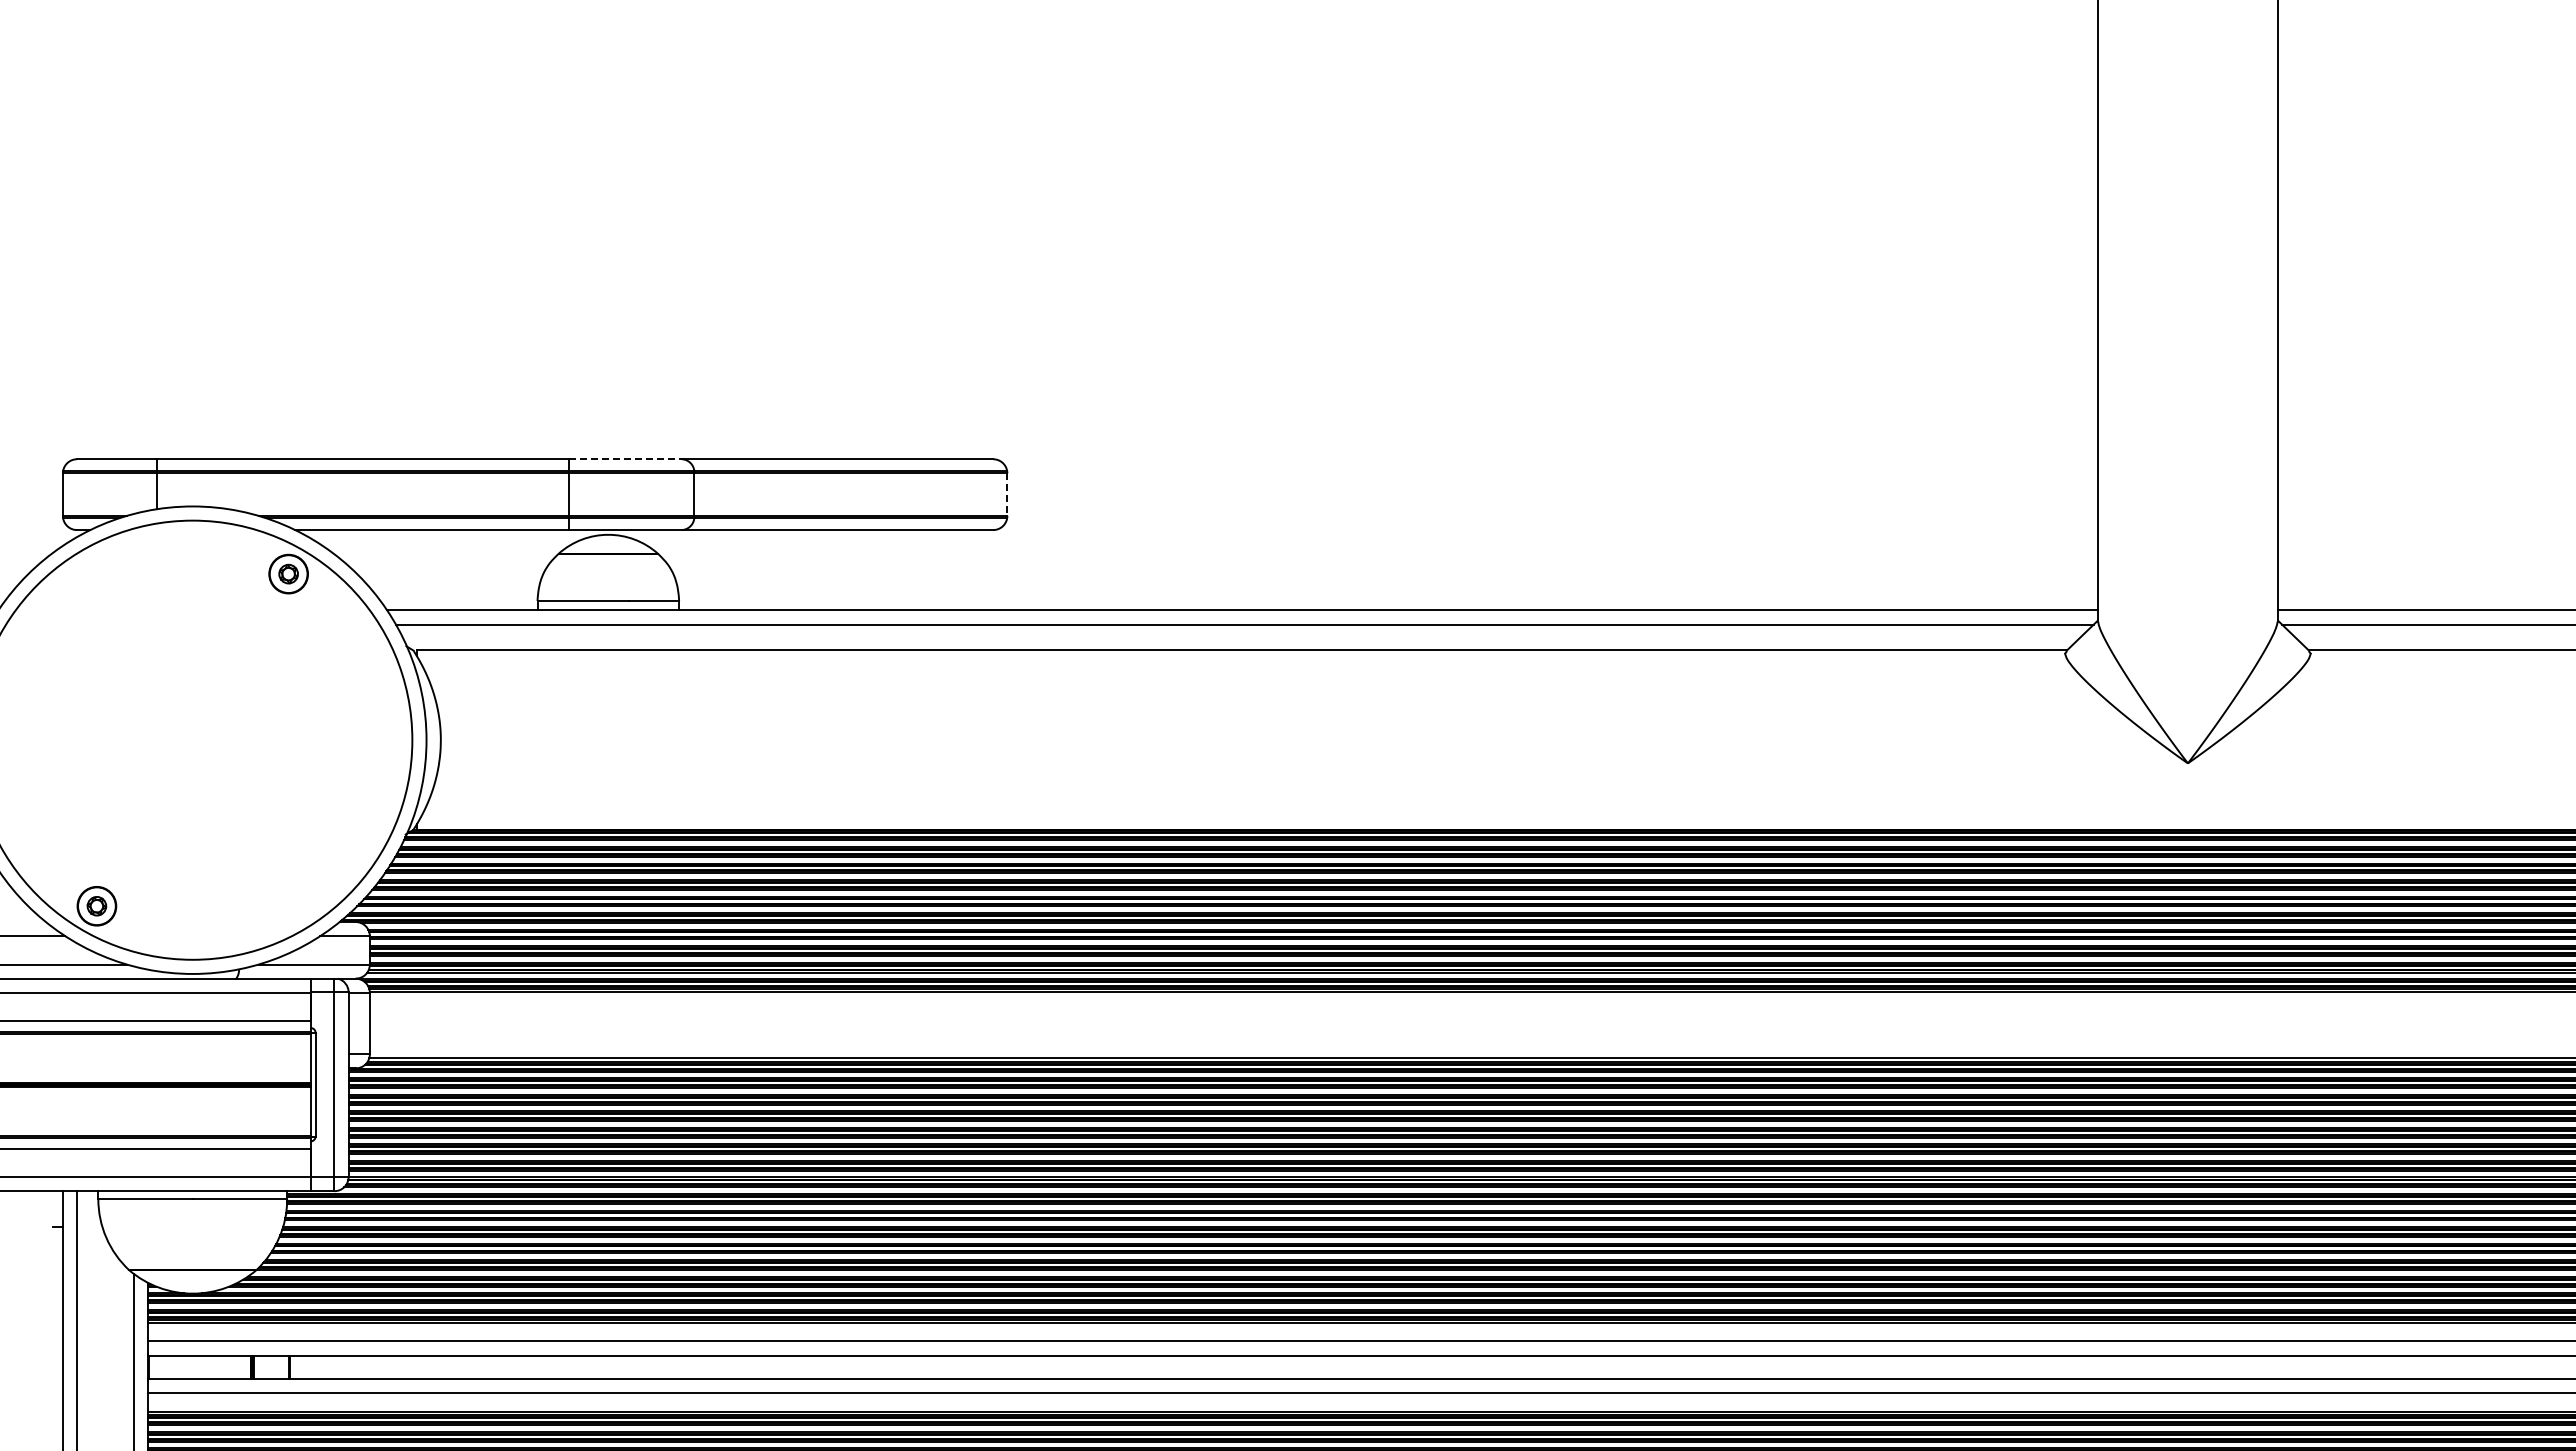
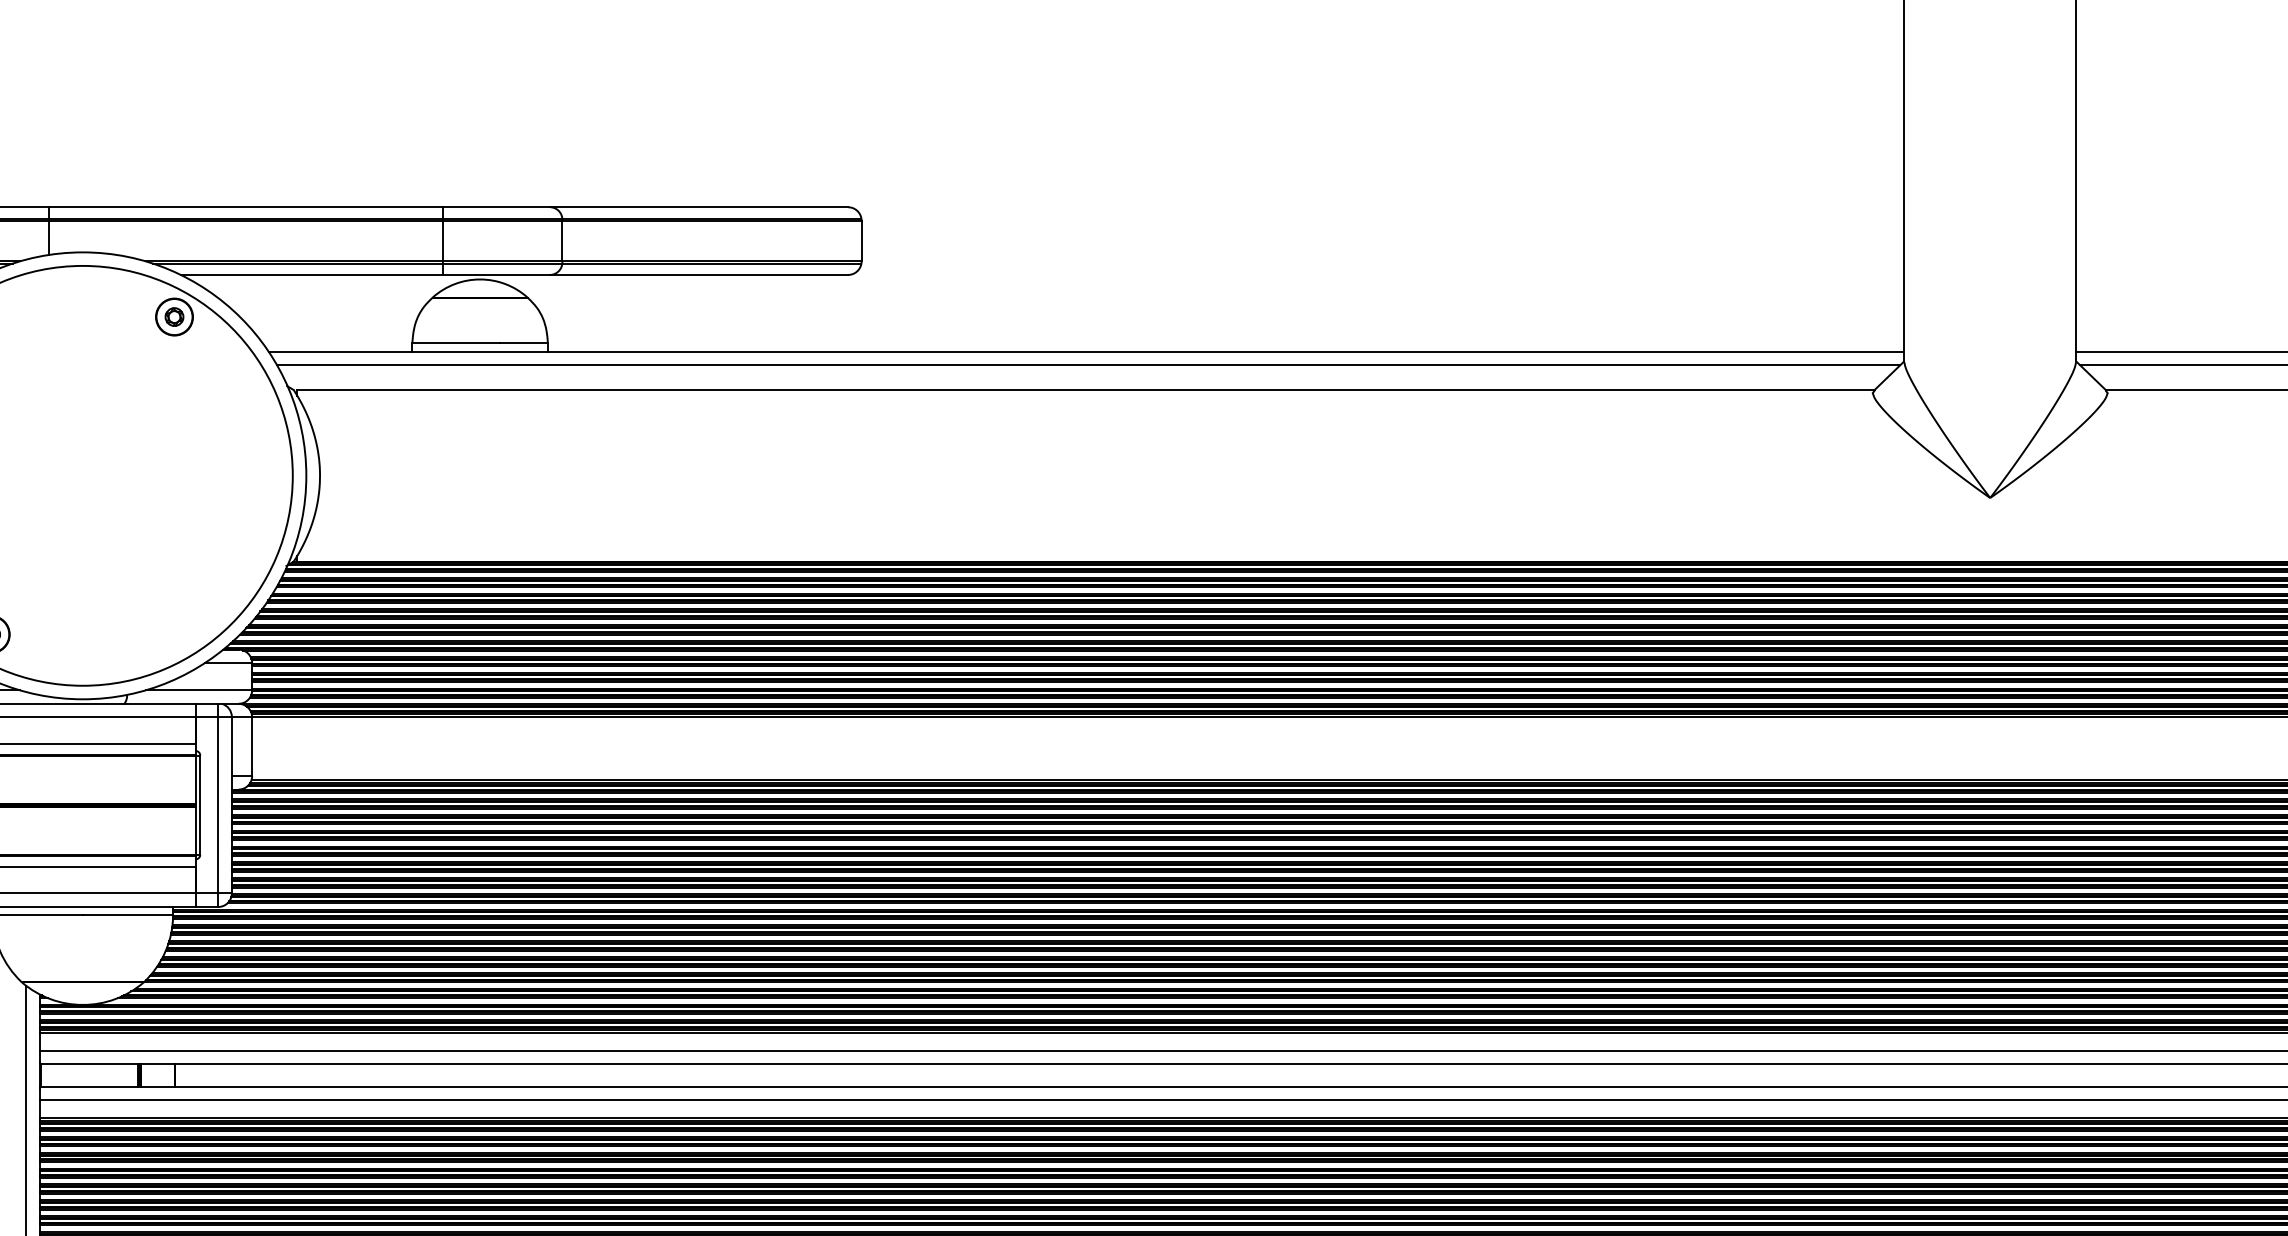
line: (625, 459) -> (496, 207), dashed -> solid
line: (1007, 495) -> (861, 241), dashed -> solid

